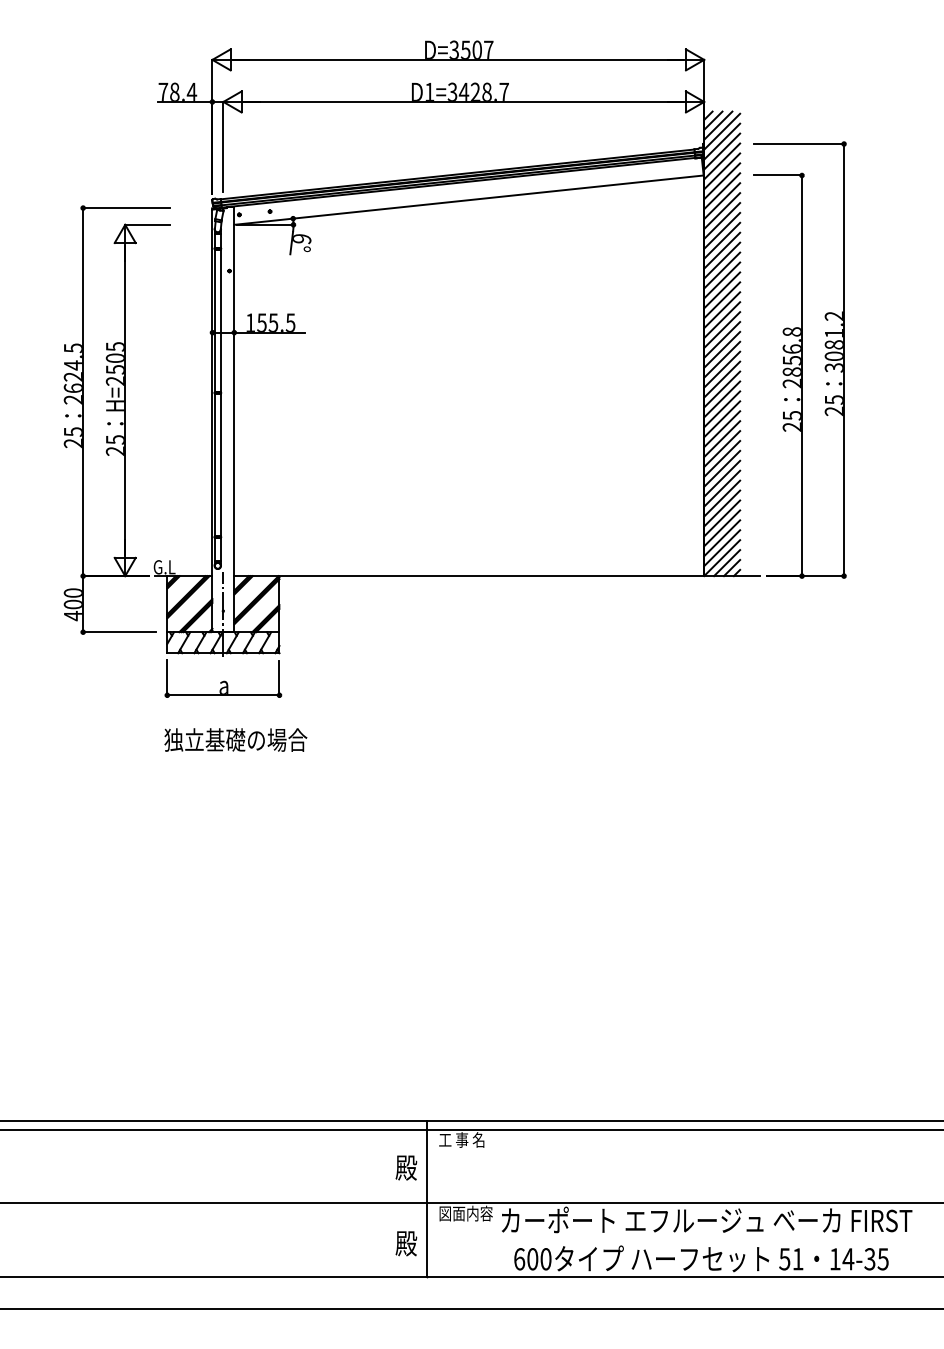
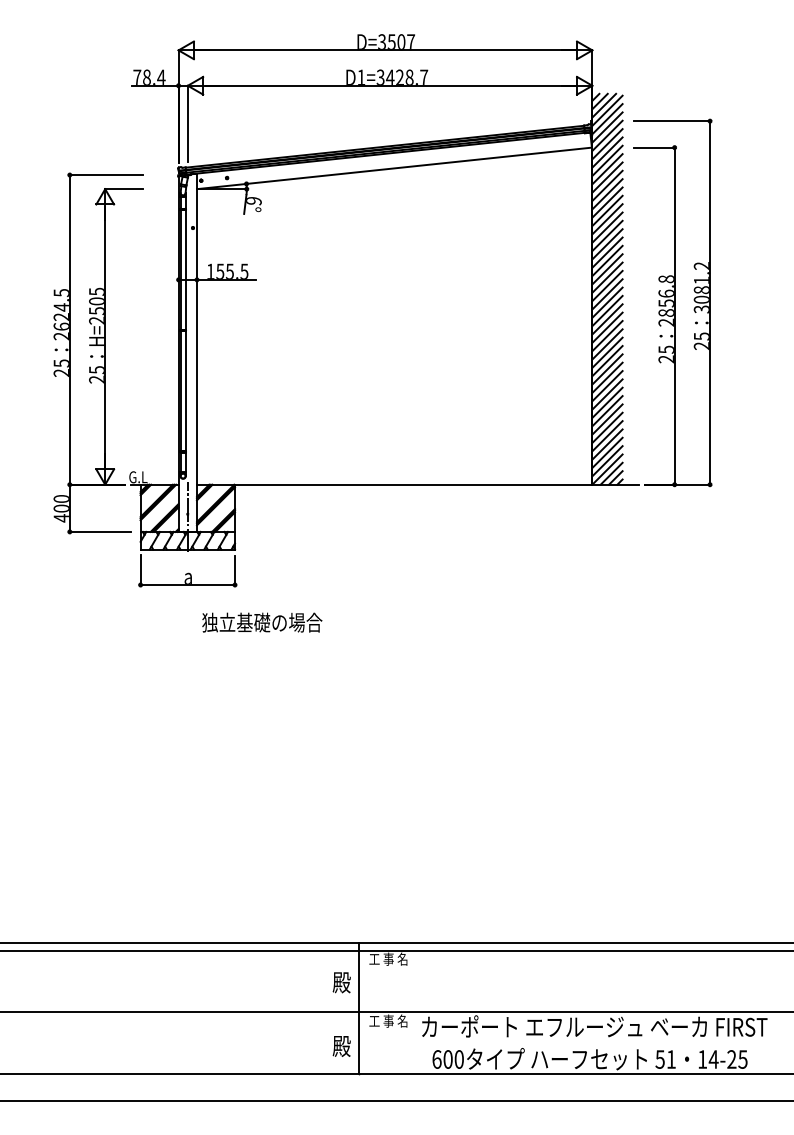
text: (236, 739) -> (262, 622), moved
text: (465, 1212) -> (391, 1020), 図面内容 -> 工 事 名
text: (869, 1259) -> (731, 1059), 14-35 -> 14-25

